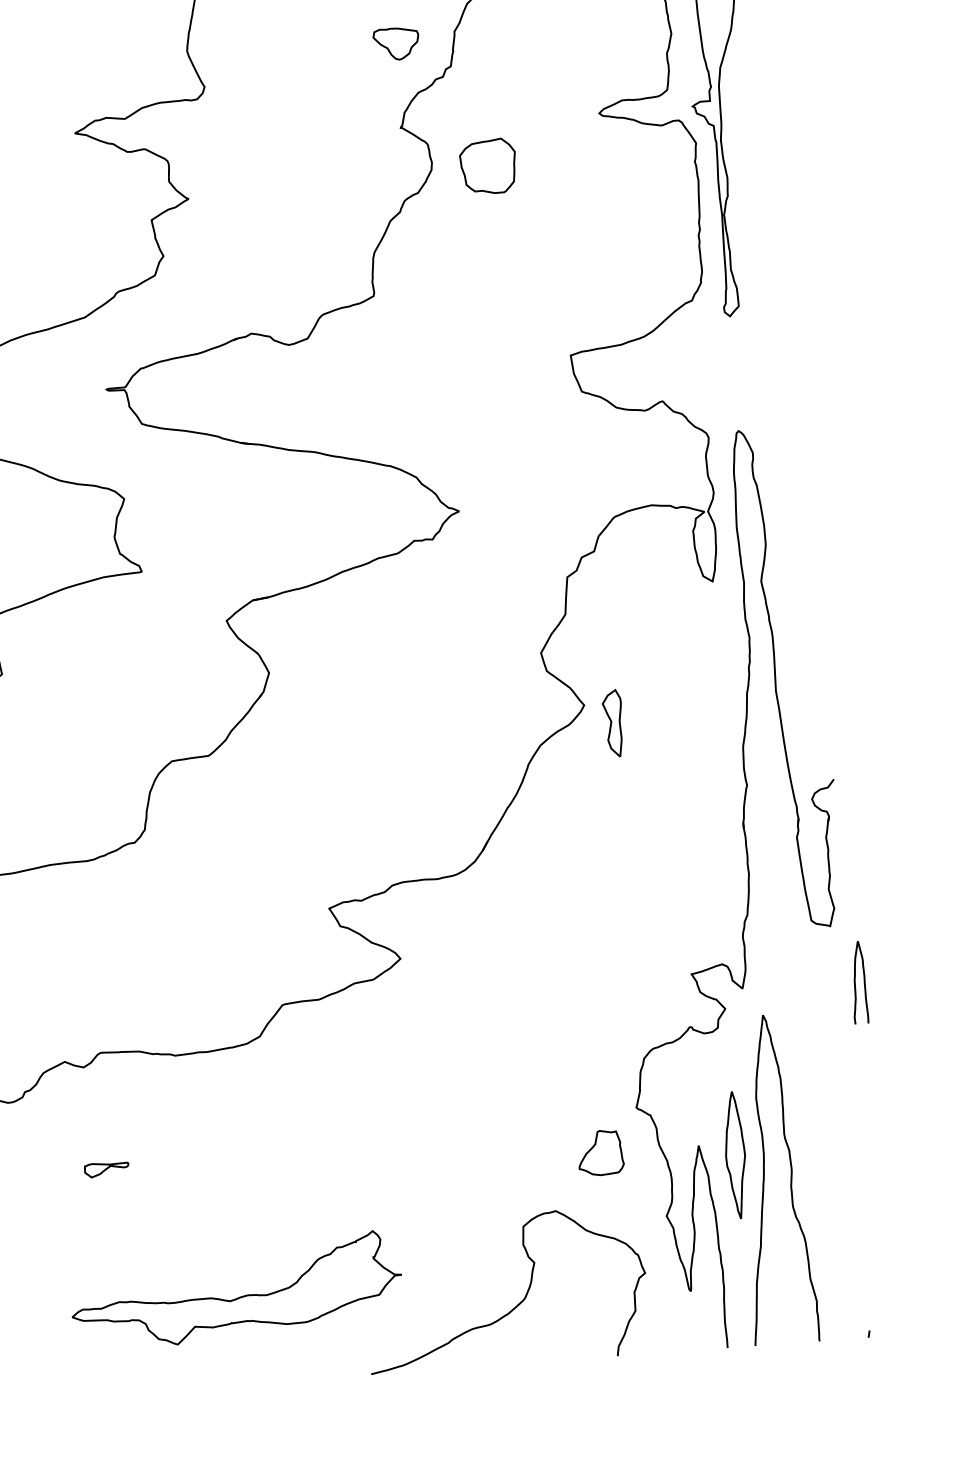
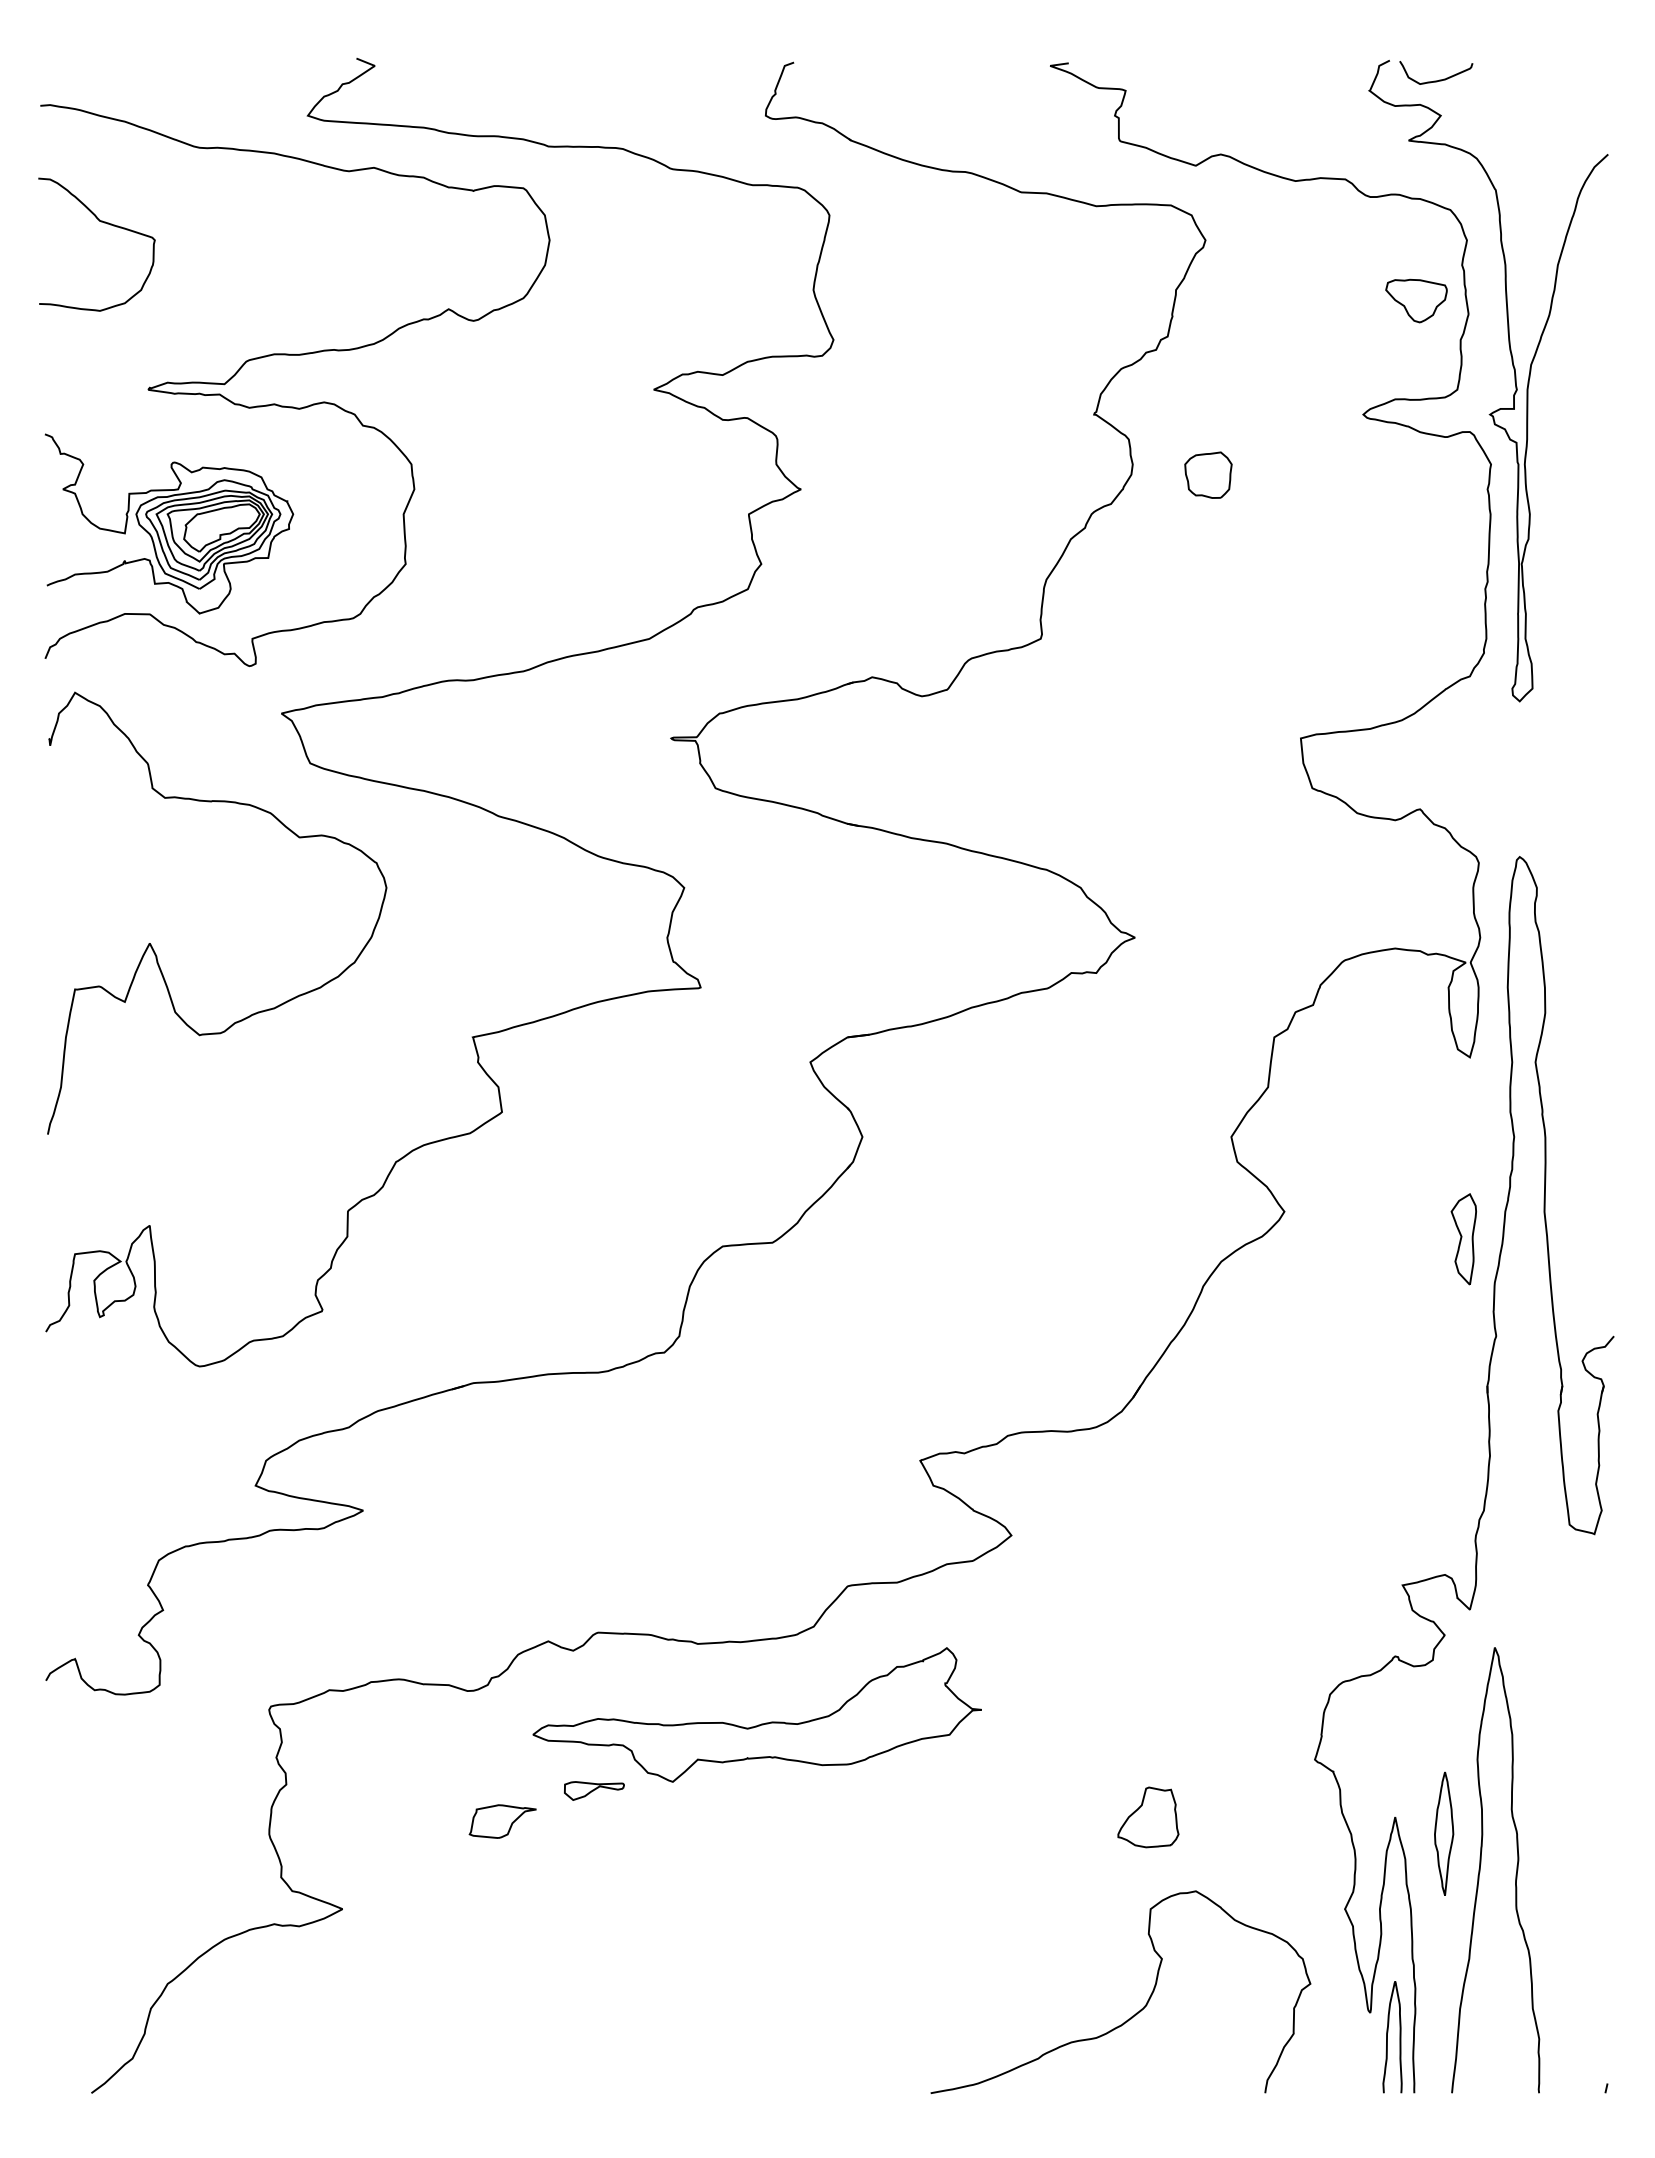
part: (396, 43) -> (1416, 300), moved
part: (488, 165) -> (1208, 474), size x0.62
part: (613, 723) -> (1463, 1239), moved
curve: (855, 983) -> (1387, 2037), moved
part: (600, 1153) -> (1148, 1817), moved
part: (735, 1155) -> (1444, 1833), size x0.71
part: (40, 1197) -> (502, 1821), added
part: (237, 1297) -> (758, 1724), moved

